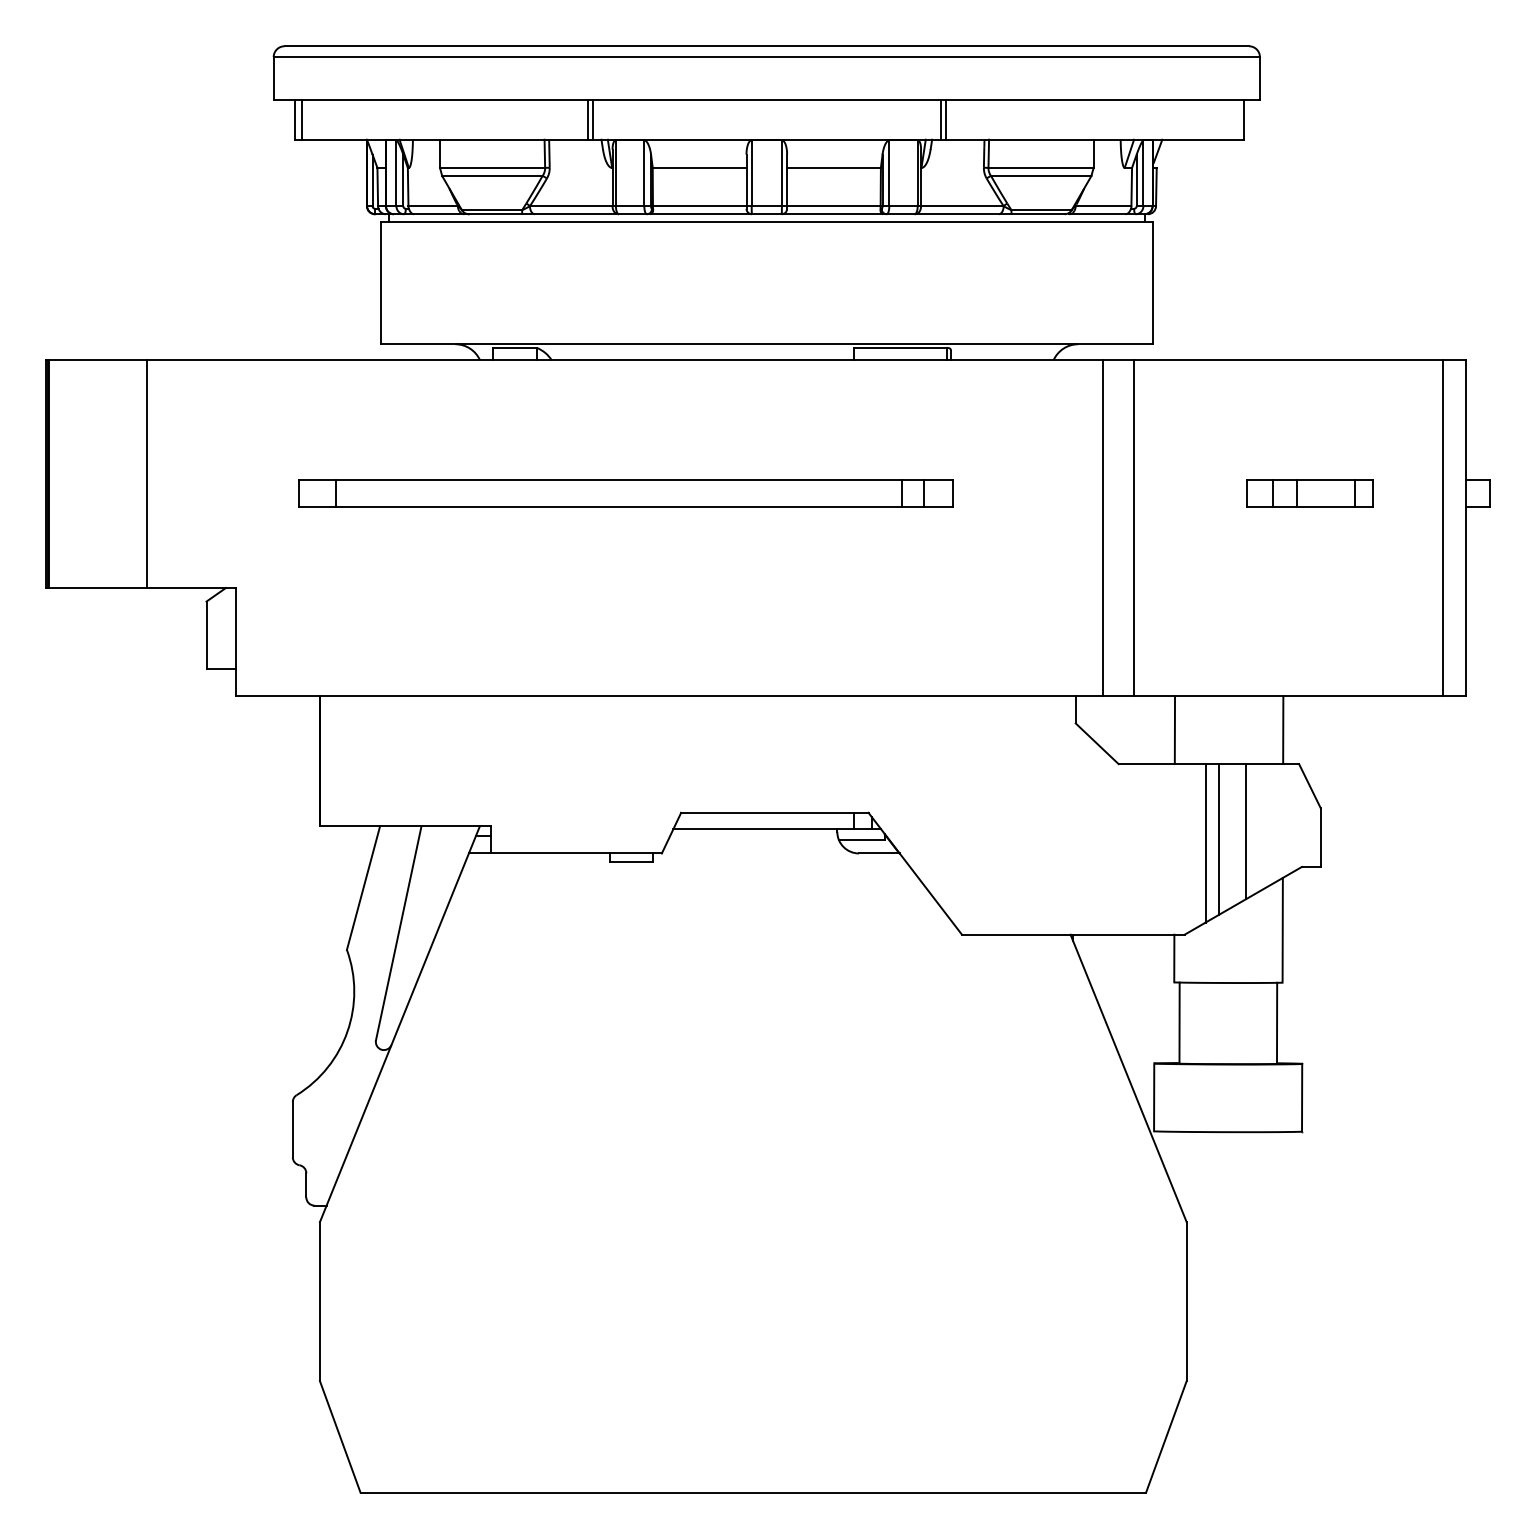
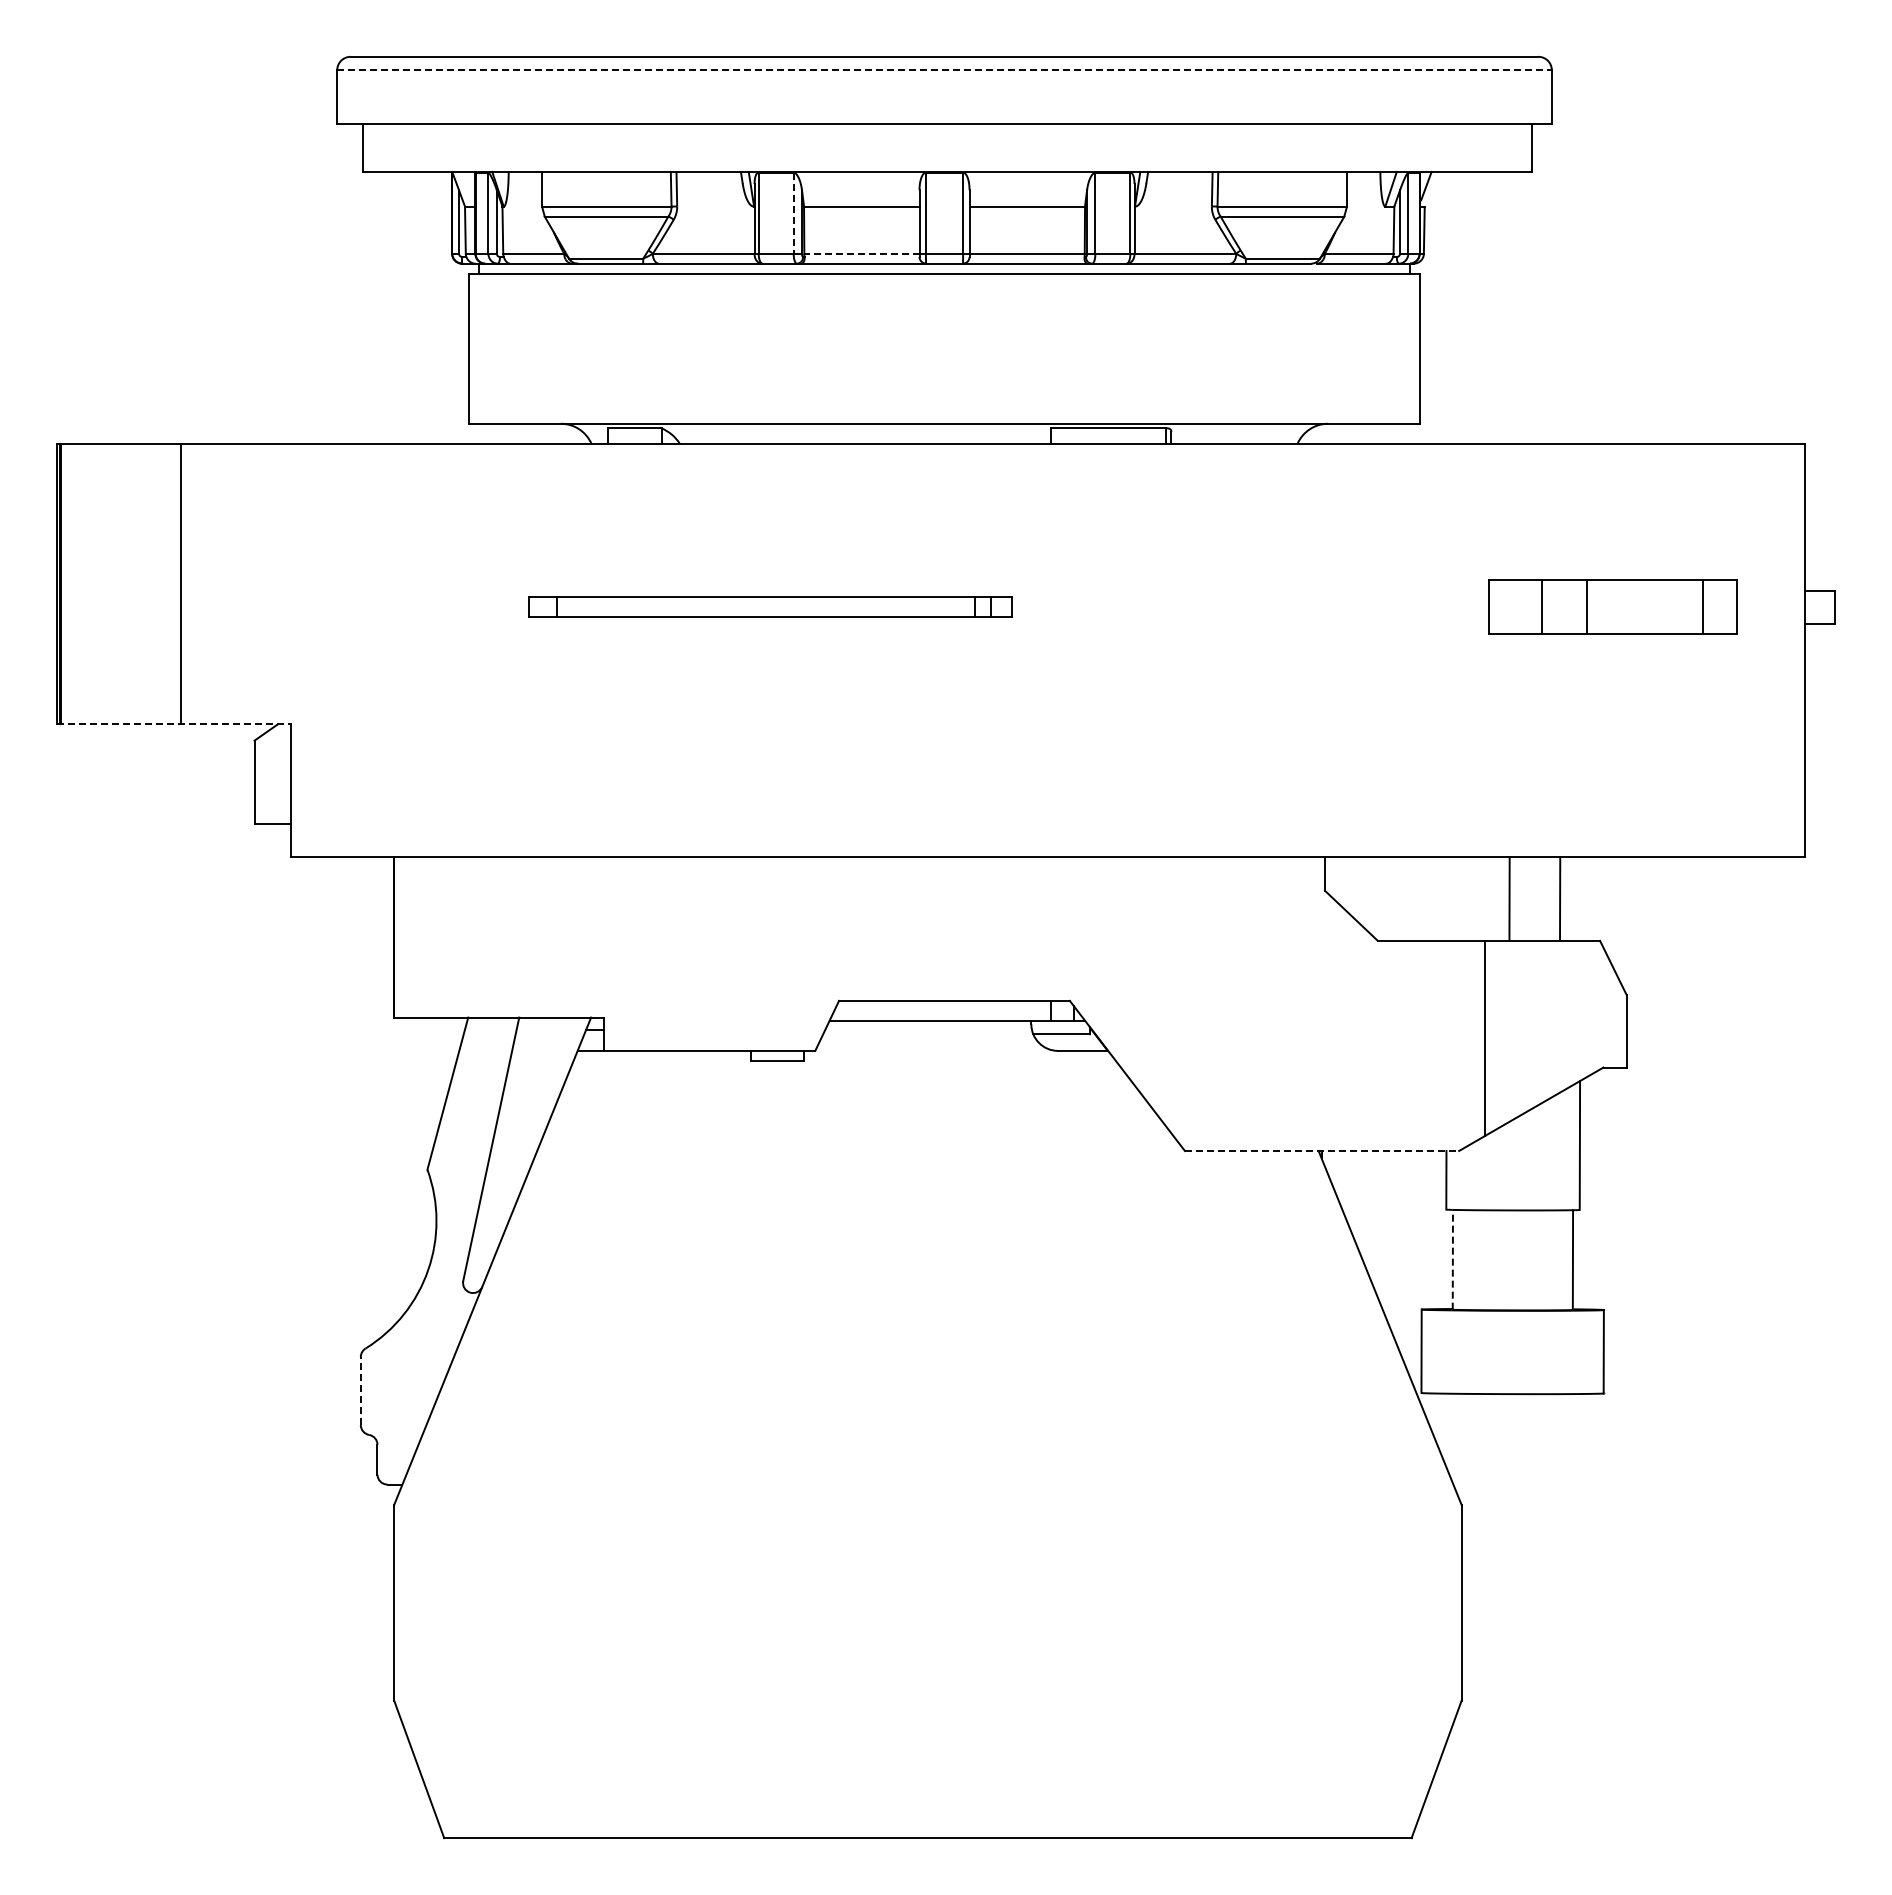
line: (767, 57) -> (945, 70), solid -> dashed
line: (302, 119) -> (372, 147), removed
line: (588, 119) -> (724, 147), removed
line: (593, 119) -> (730, 147), removed
line: (940, 119) -> (1158, 147), removed
line: (945, 119) -> (1164, 147), removed
line: (644, 173) -> (793, 213), solid -> dashed
line: (699, 205) -> (861, 253), solid -> dashed
part: (625, 493) -> (770, 607), size x0.6
part: (1310, 493) -> (1613, 607), size x1.6
line: (1102, 528) -> (1358, 650), removed
line: (1133, 528) -> (1396, 650), removed
line: (1442, 528) -> (1776, 650), removed
line: (140, 588) -> (173, 724), solid -> dashed
line: (1175, 729) -> (1560, 898), moved
line: (1283, 729) -> (1509, 898), moved
line: (1246, 831) -> (1535, 1023), removed
line: (1219, 839) -> (1501, 1033), removed
line: (1073, 934) -> (1322, 1150), solid -> dashed
line: (1179, 1022) -> (1452, 1259), solid -> dashed
line: (292, 1130) -> (360, 1391), solid -> dashed

